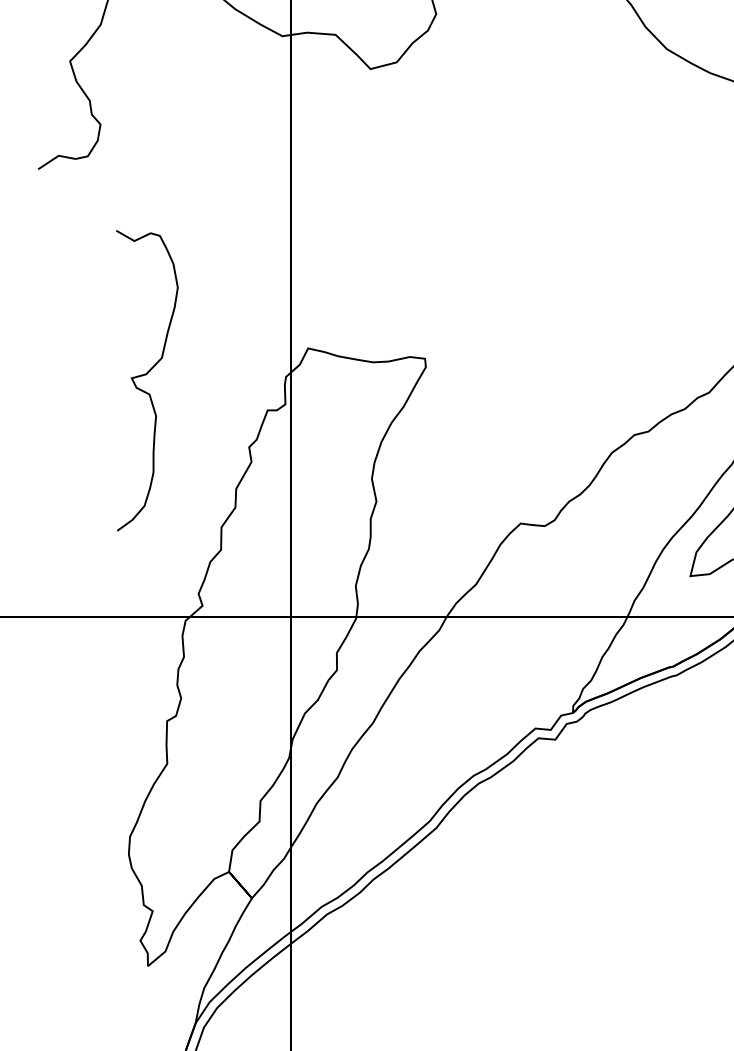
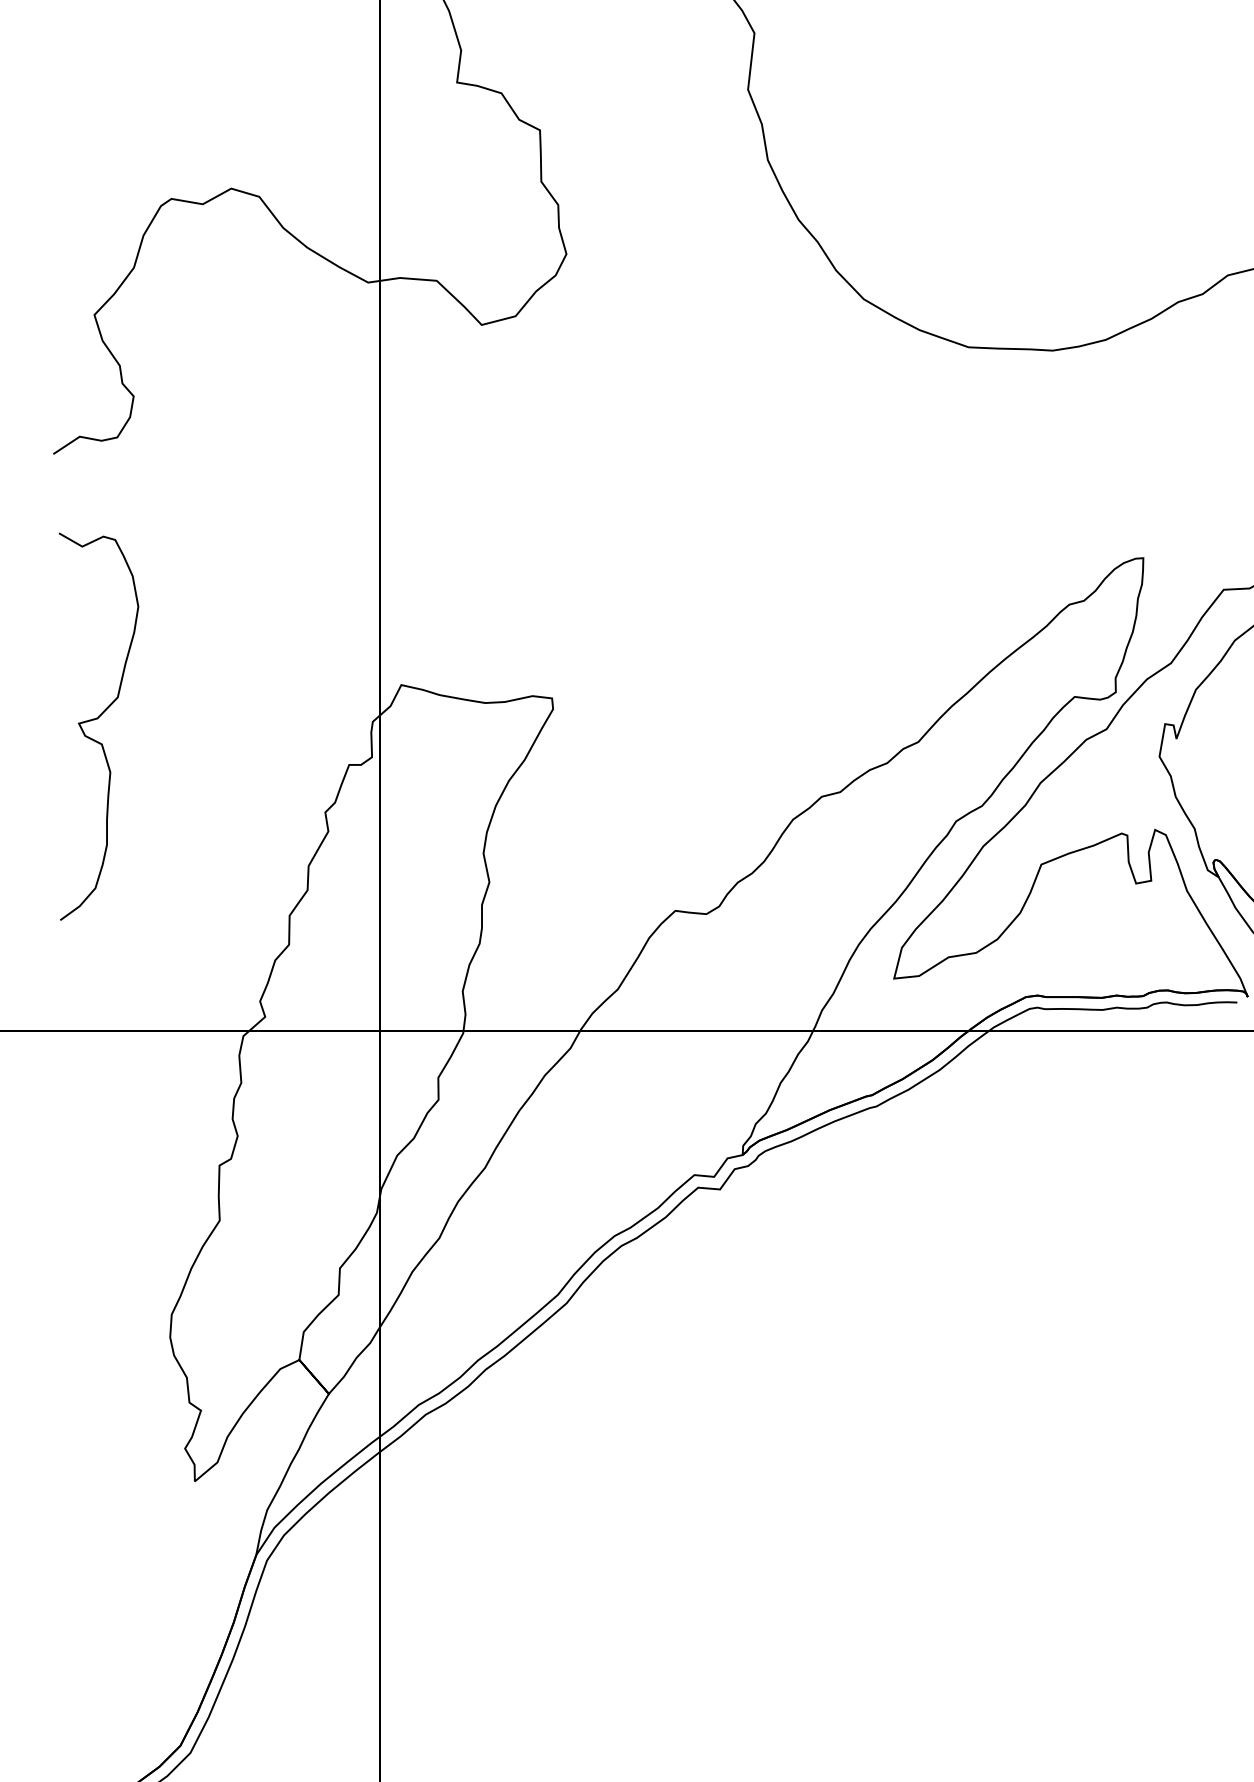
curve: (146, 375) -> (97, 719), moved

